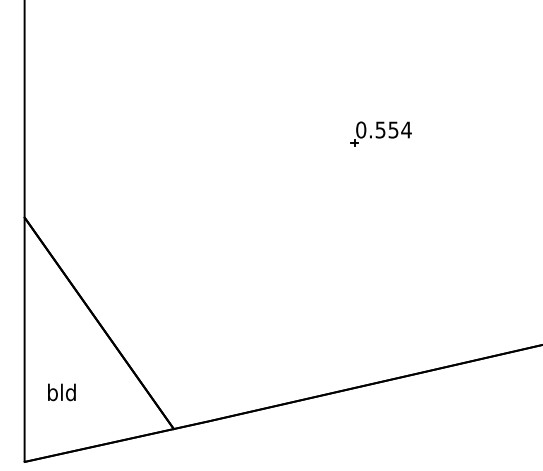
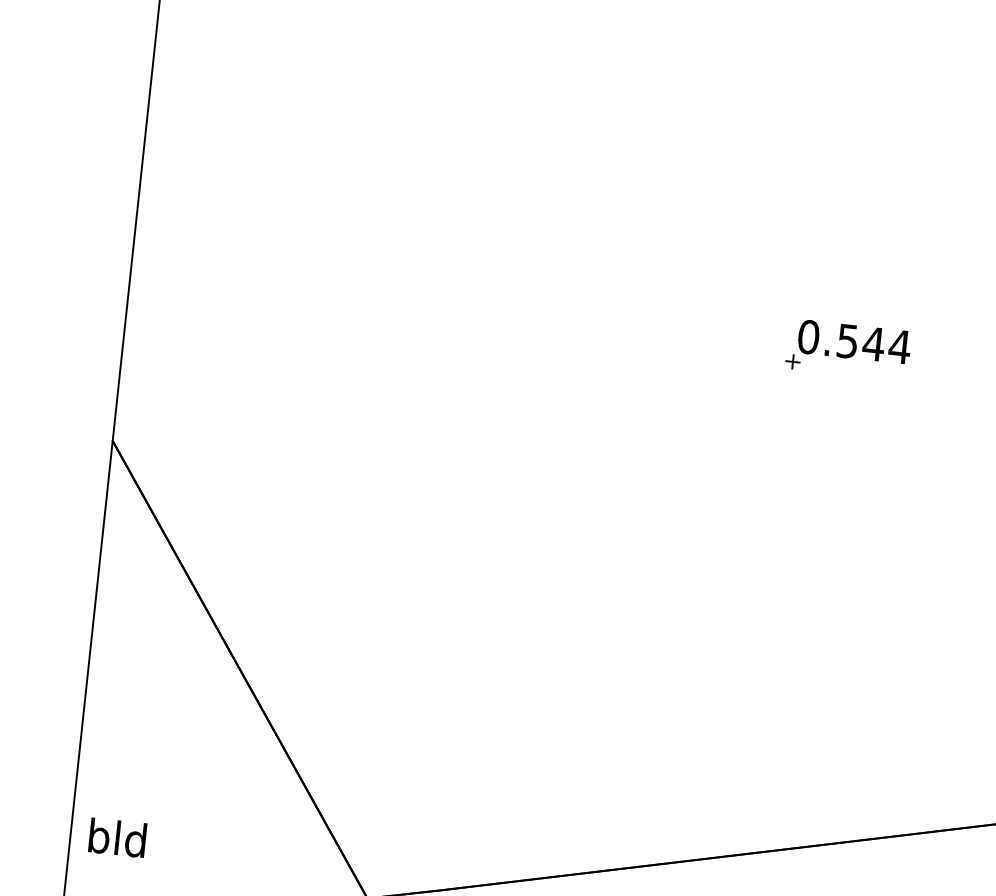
text: (393, 129) -> (873, 343), 0.554 -> 0.544
text: (61, 392) -> (116, 838), moved

